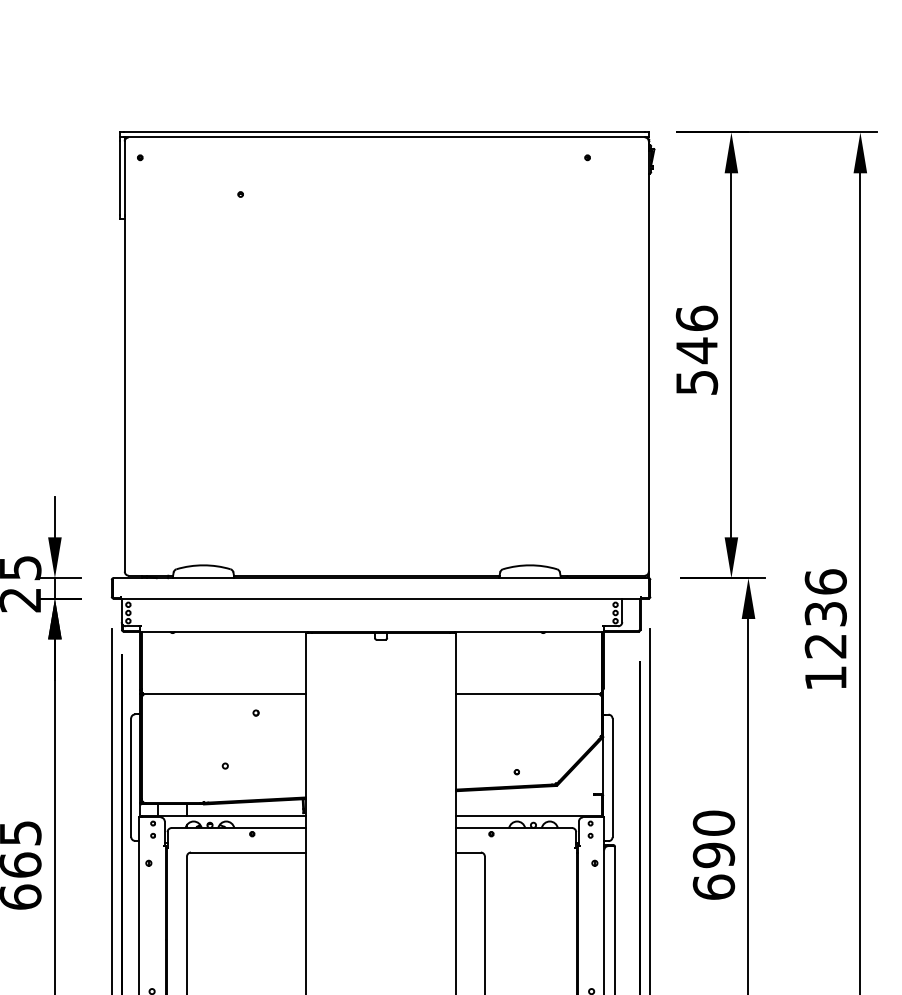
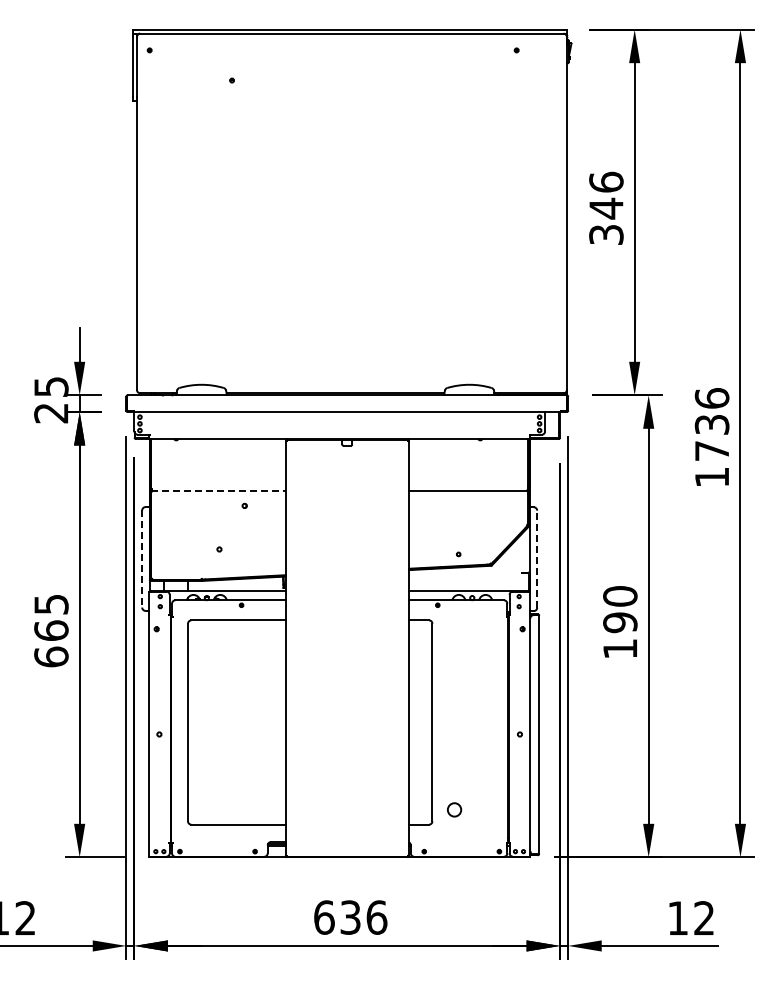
text: (697, 382) -> (606, 234), 546 -> 346
text: (825, 646) -> (711, 451), 1236 -> 1736
line: (224, 694) -> (218, 490), solid -> dashed
line: (131, 777) -> (142, 558), solid -> dashed
line: (612, 778) -> (537, 559), solid -> dashed
text: (714, 886) -> (620, 648), 690 -> 190

